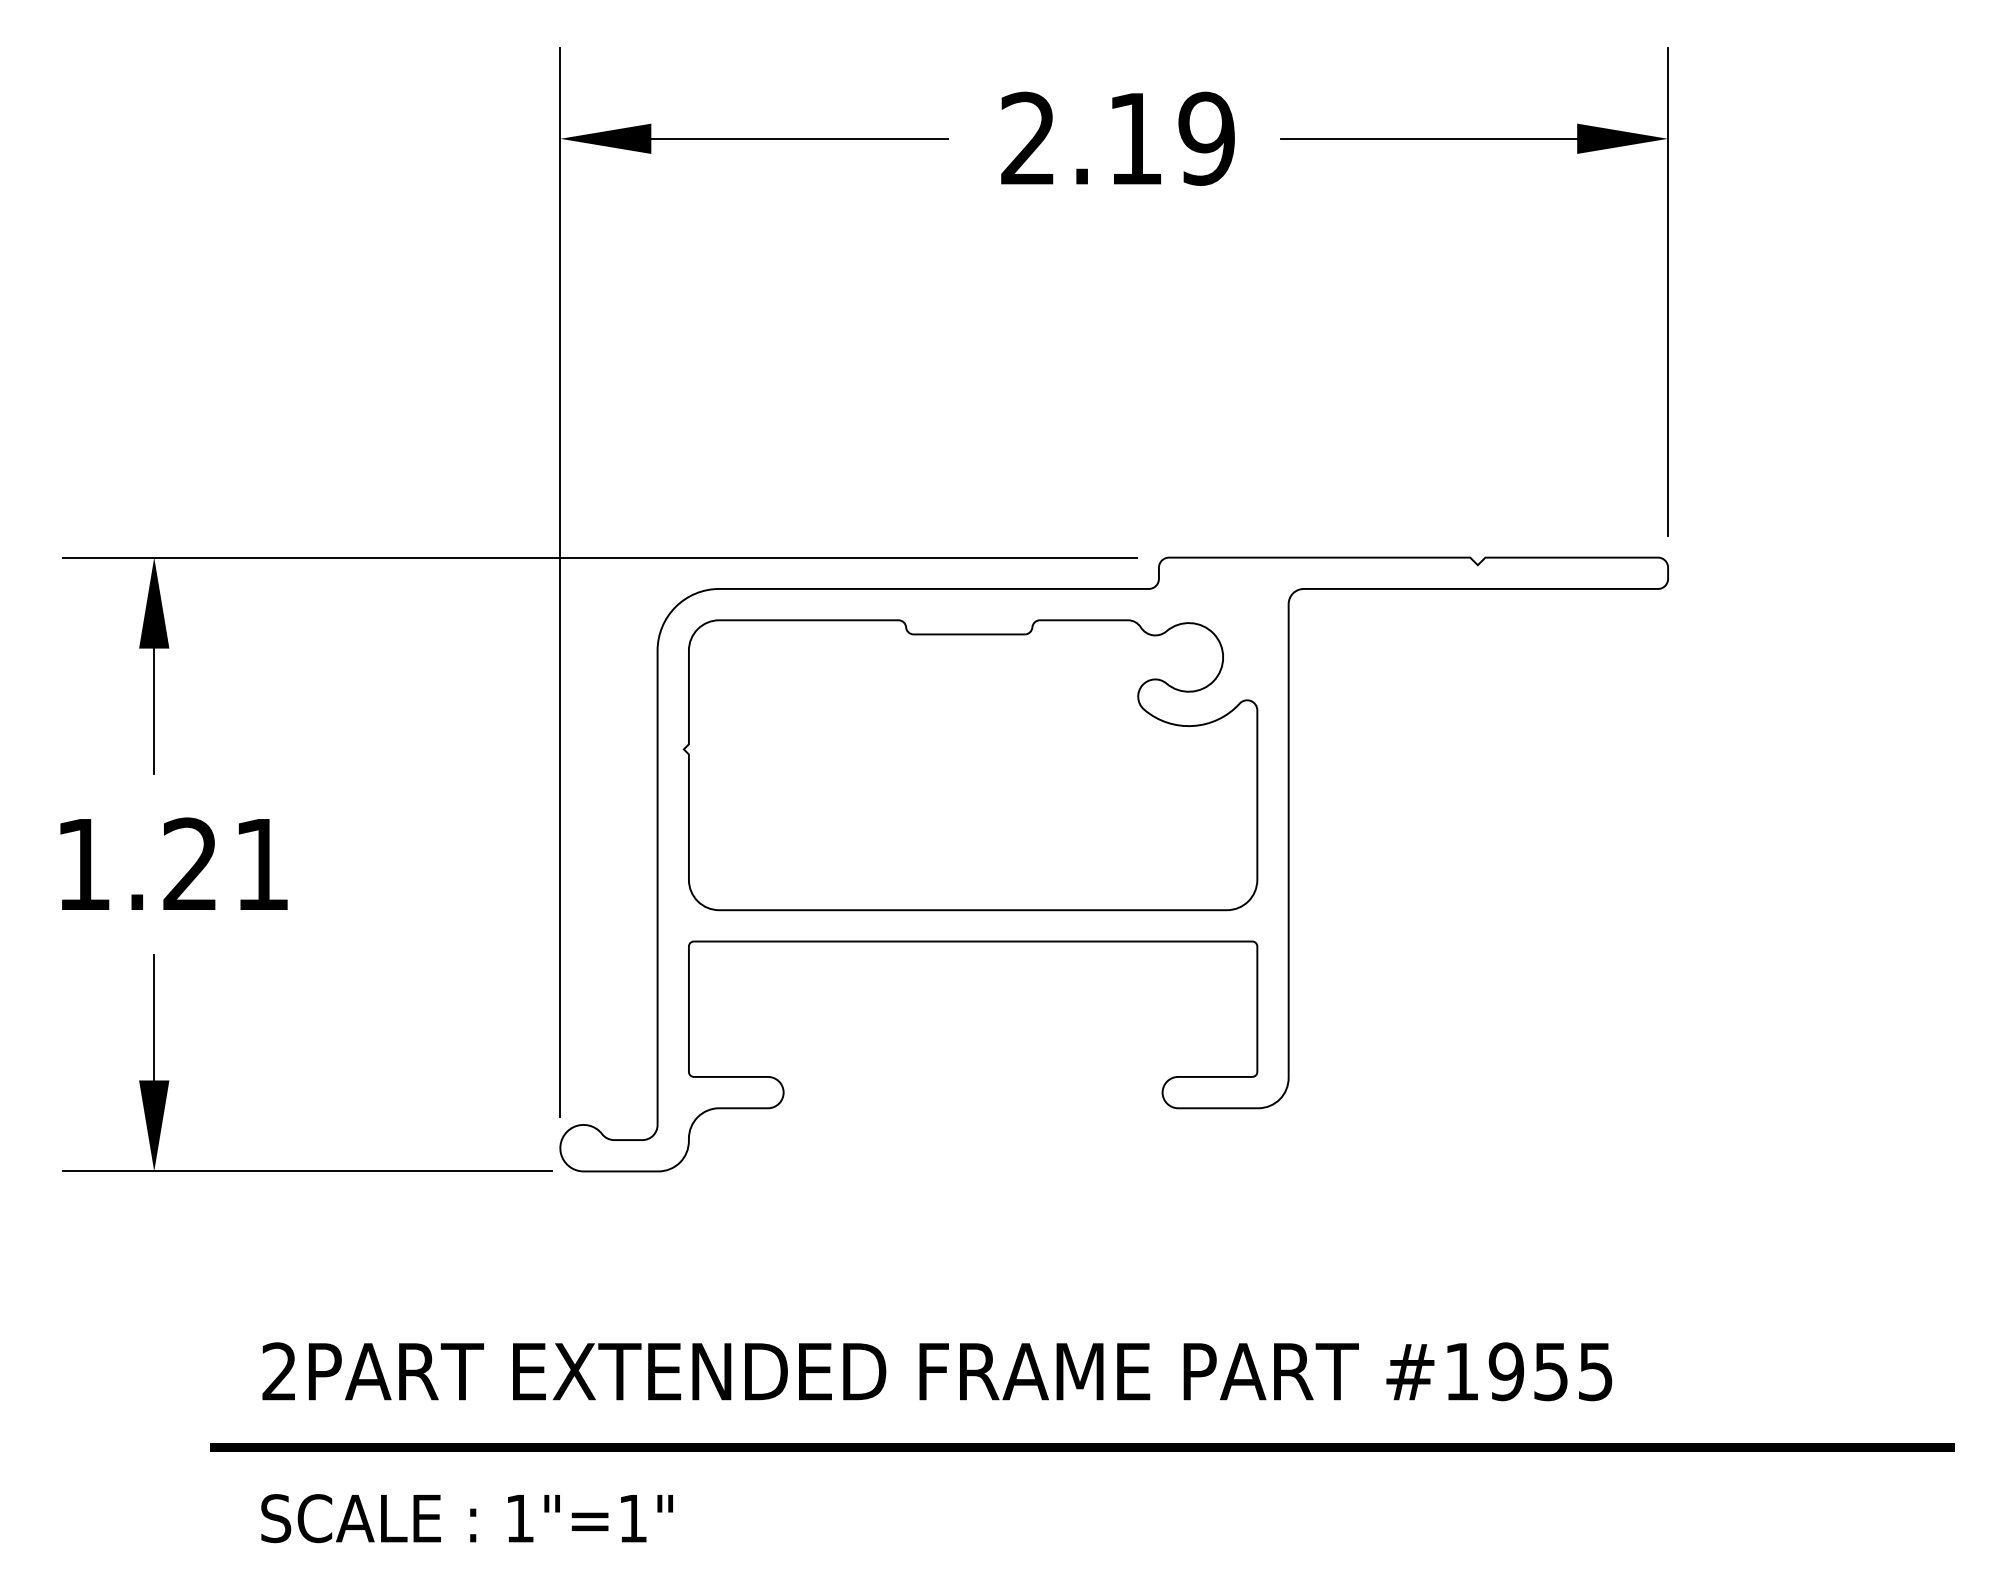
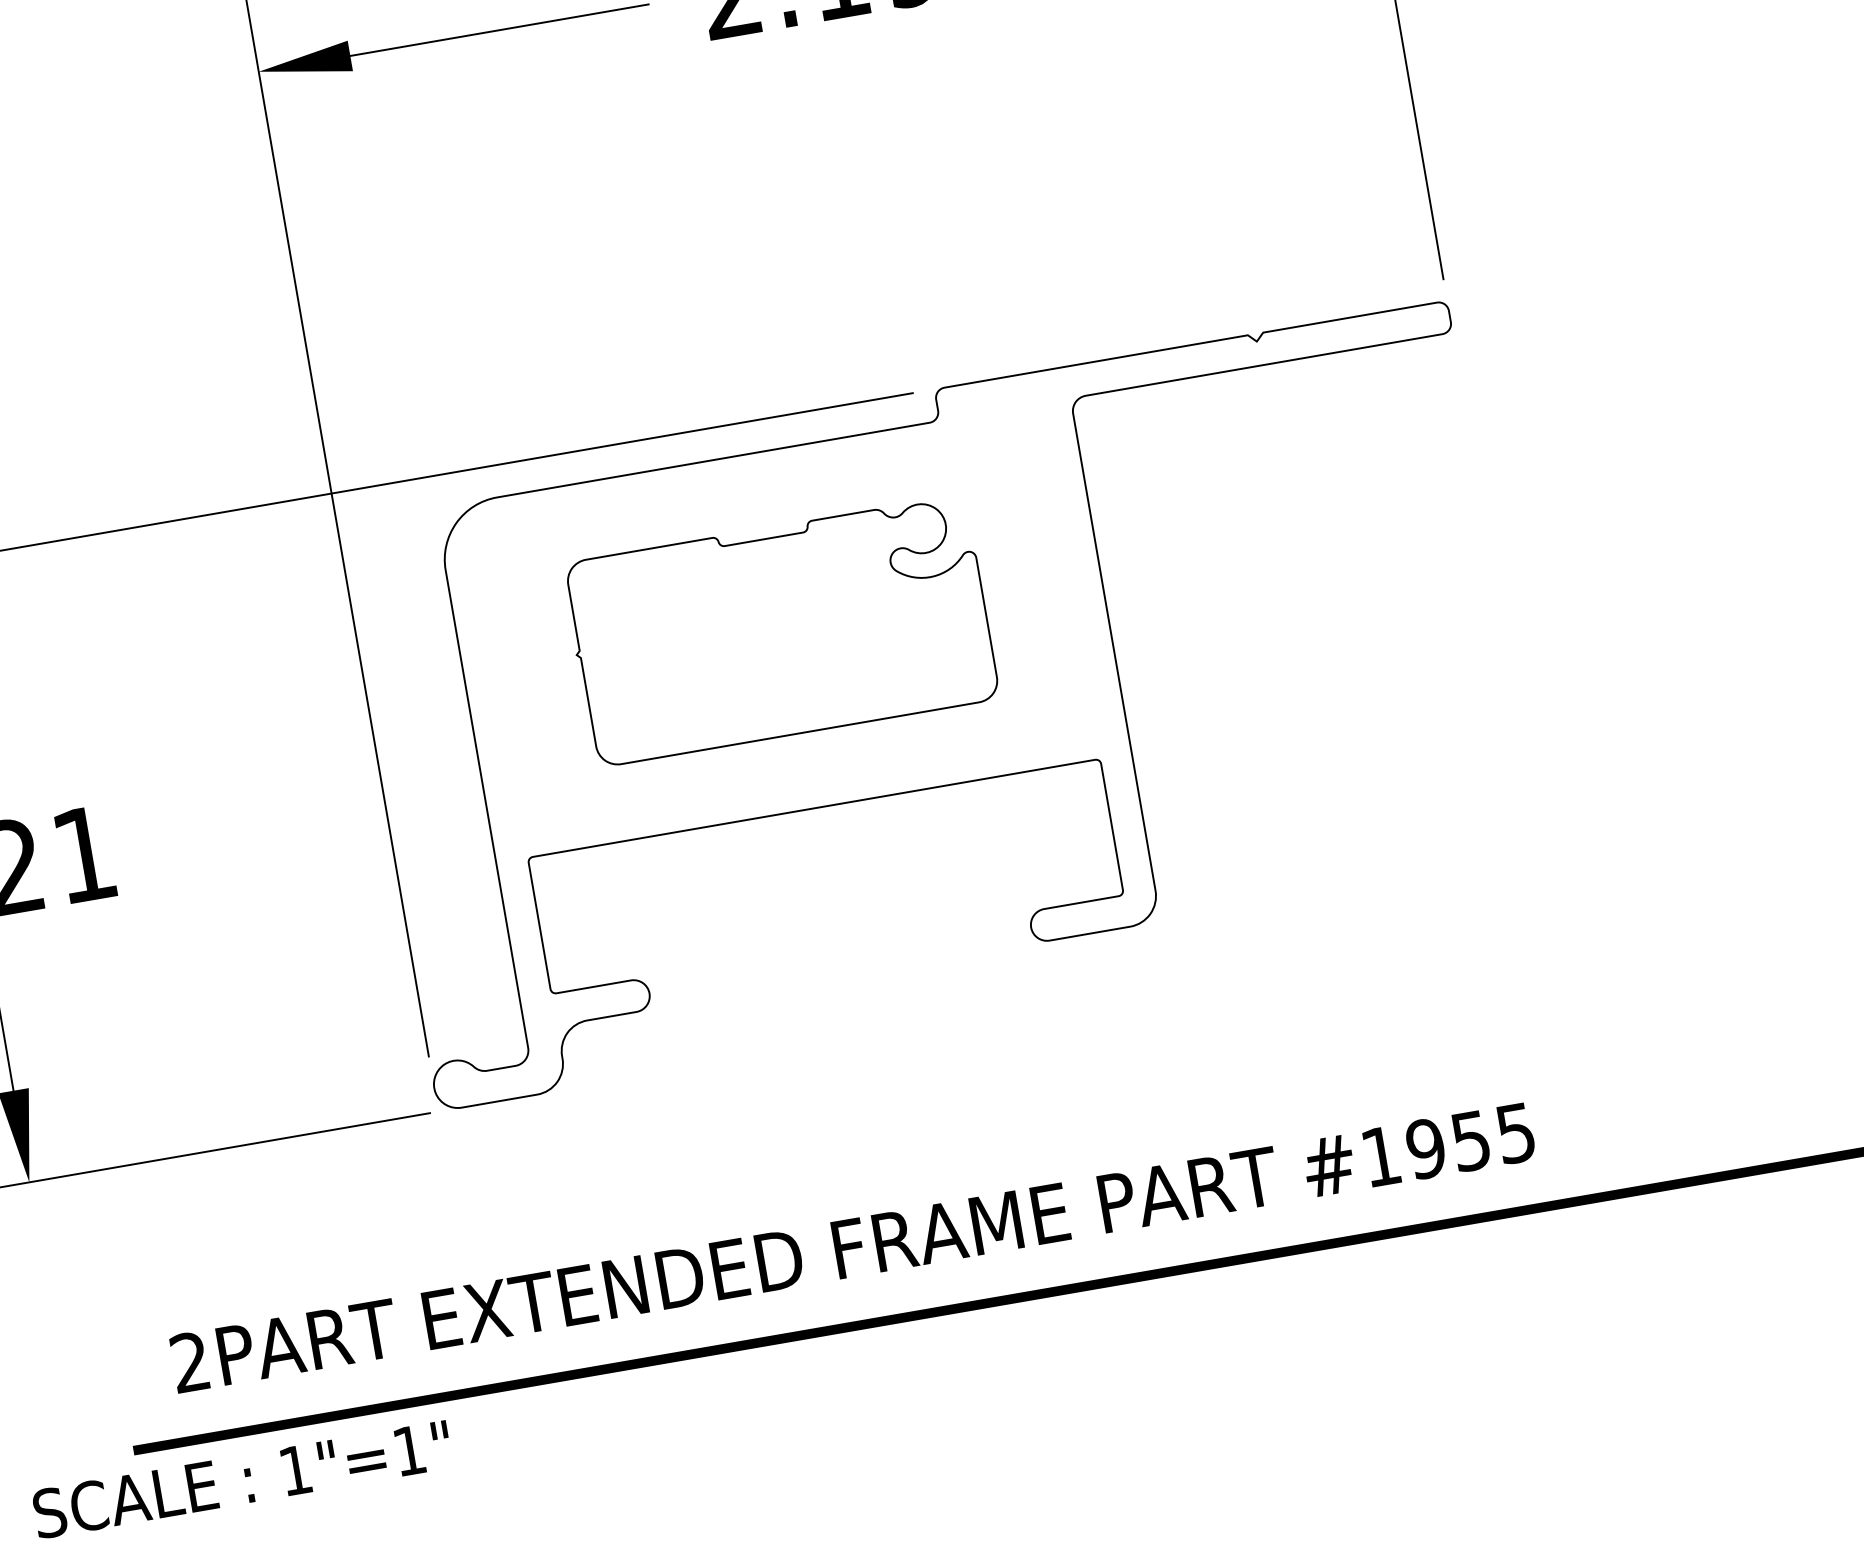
part: (970, 765) -> (780, 631), size x0.7
text: (466, 1518) -> (241, 1479), moved

